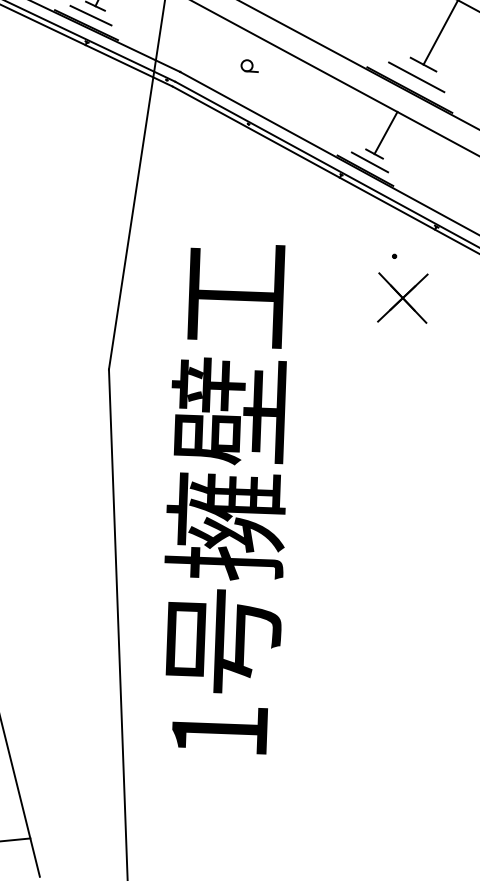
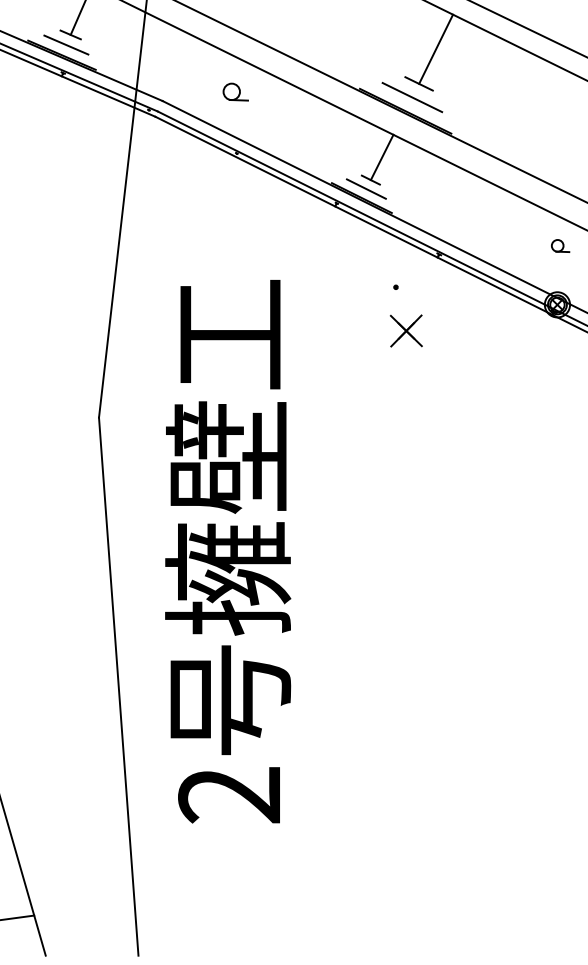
part: (249, 65) -> (235, 91), size x1.4
part: (403, 297) -> (406, 330), size x0.6
text: (218, 731) -> (228, 795), 1 -> 2

